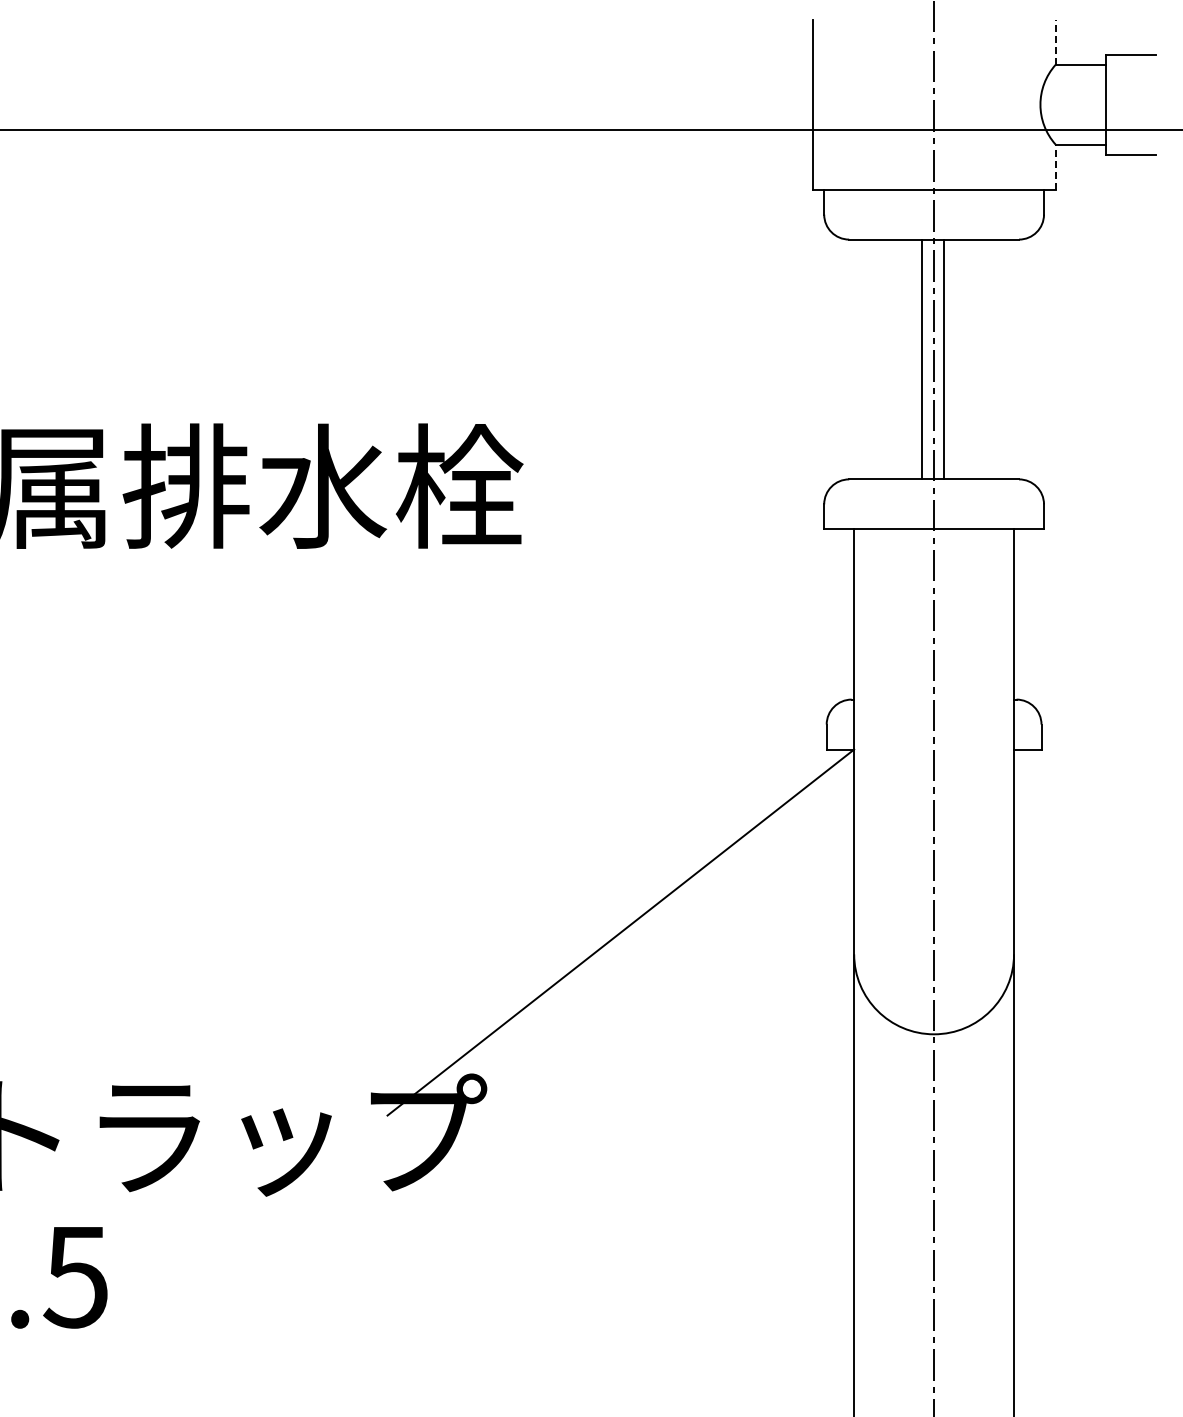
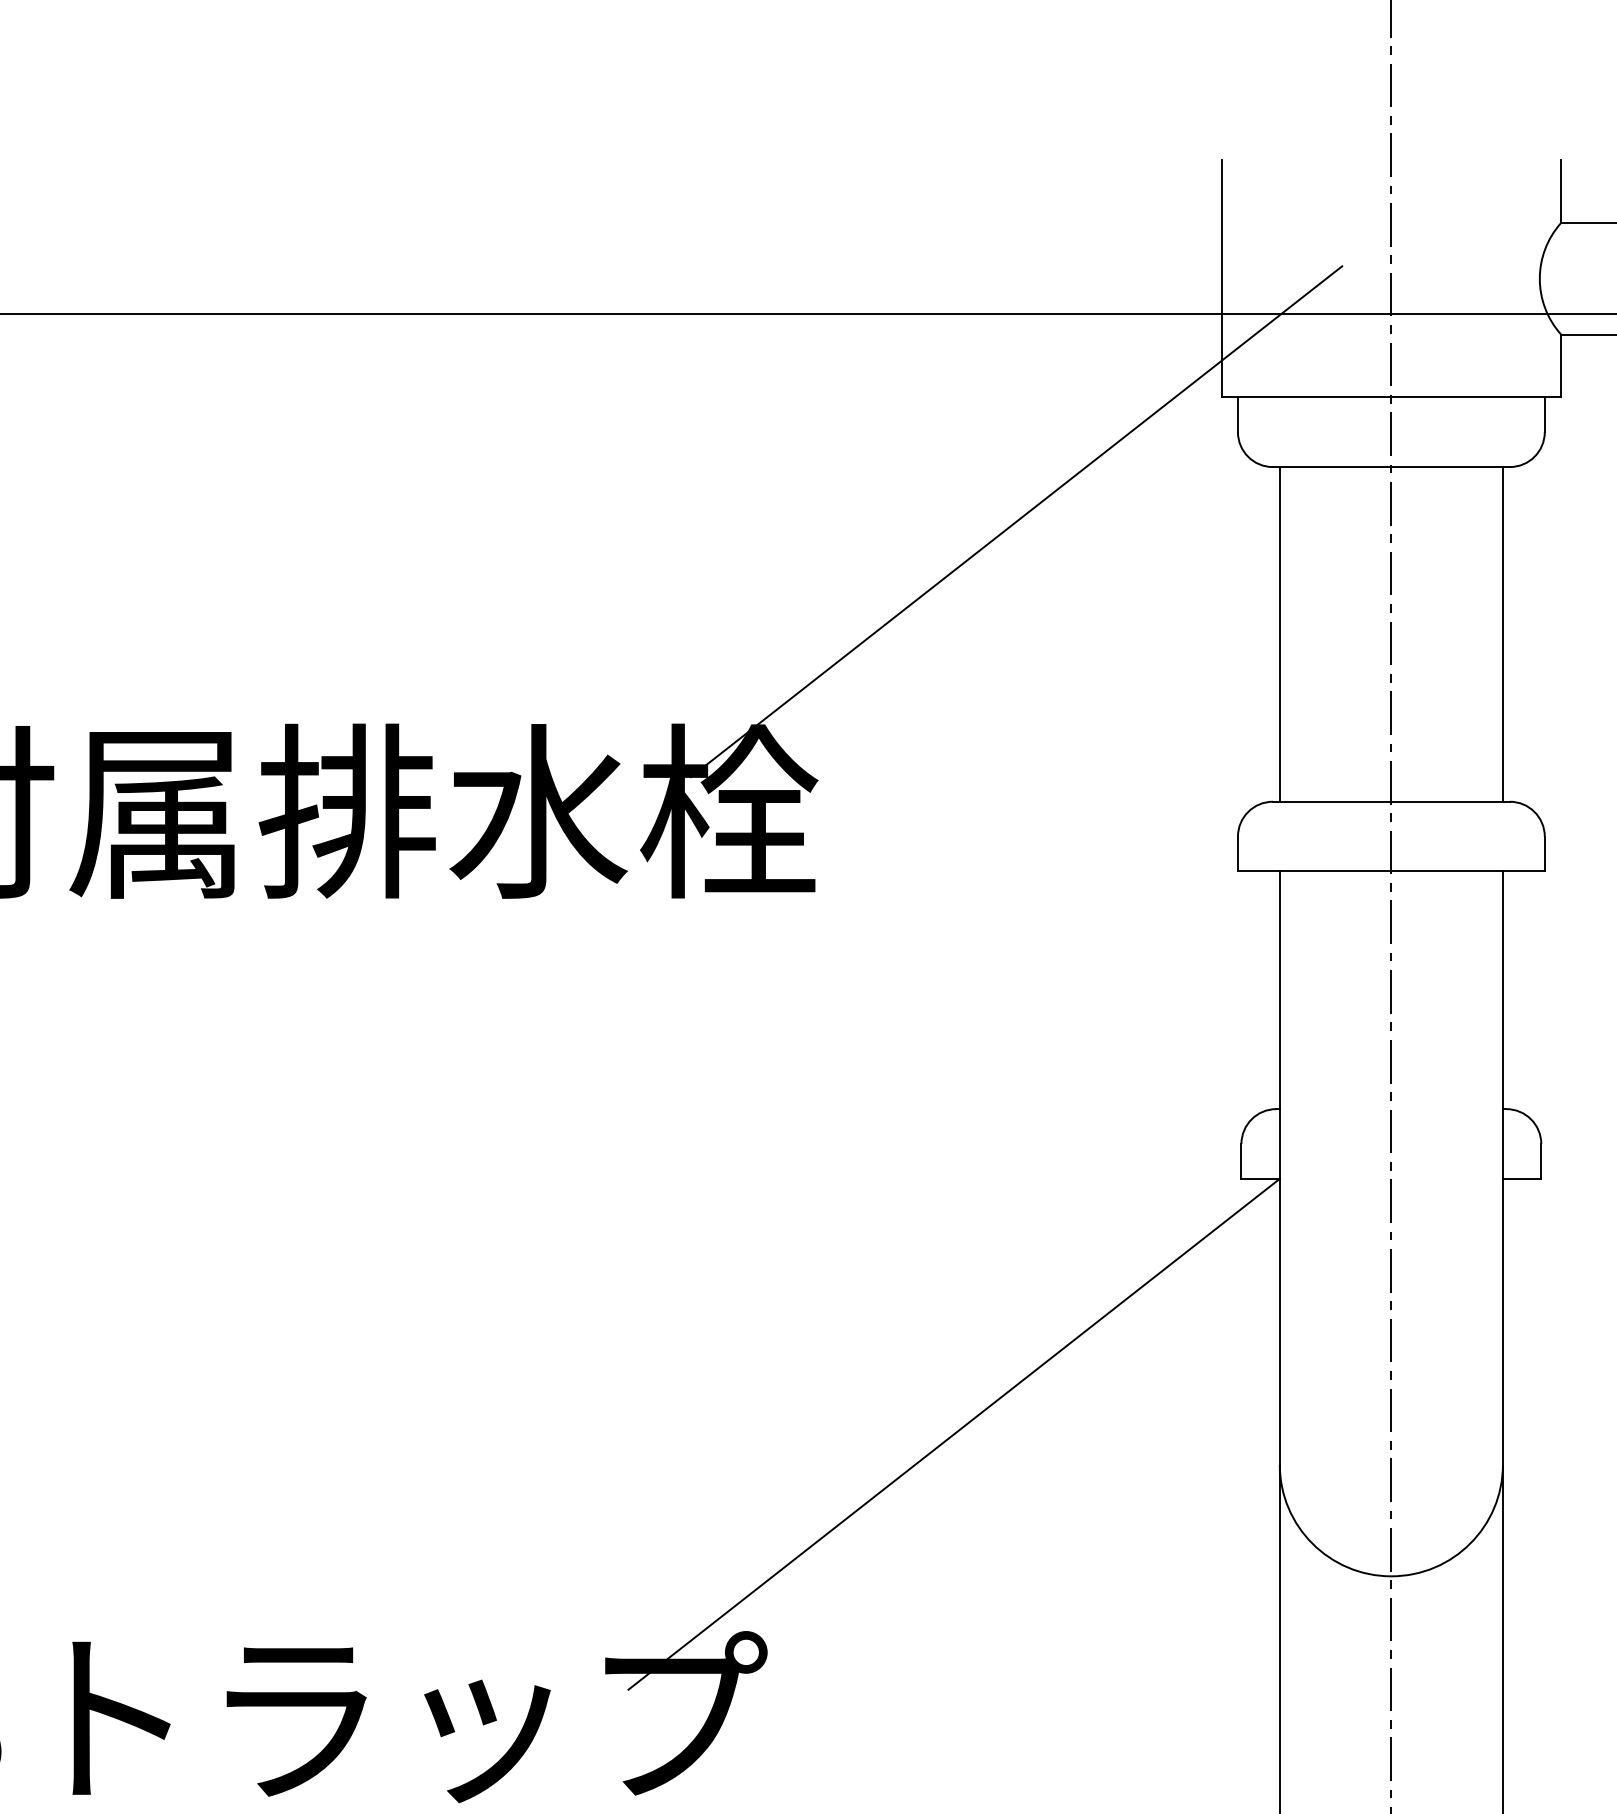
line: (1055, 41) -> (1560, 190), dashed -> solid
line: (1055, 166) -> (1560, 365), dashed -> solid
line: (665, 278) -> (1016, 521), added
line: (922, 359) -> (1280, 634), moved
line: (944, 359) -> (1503, 634), moved

